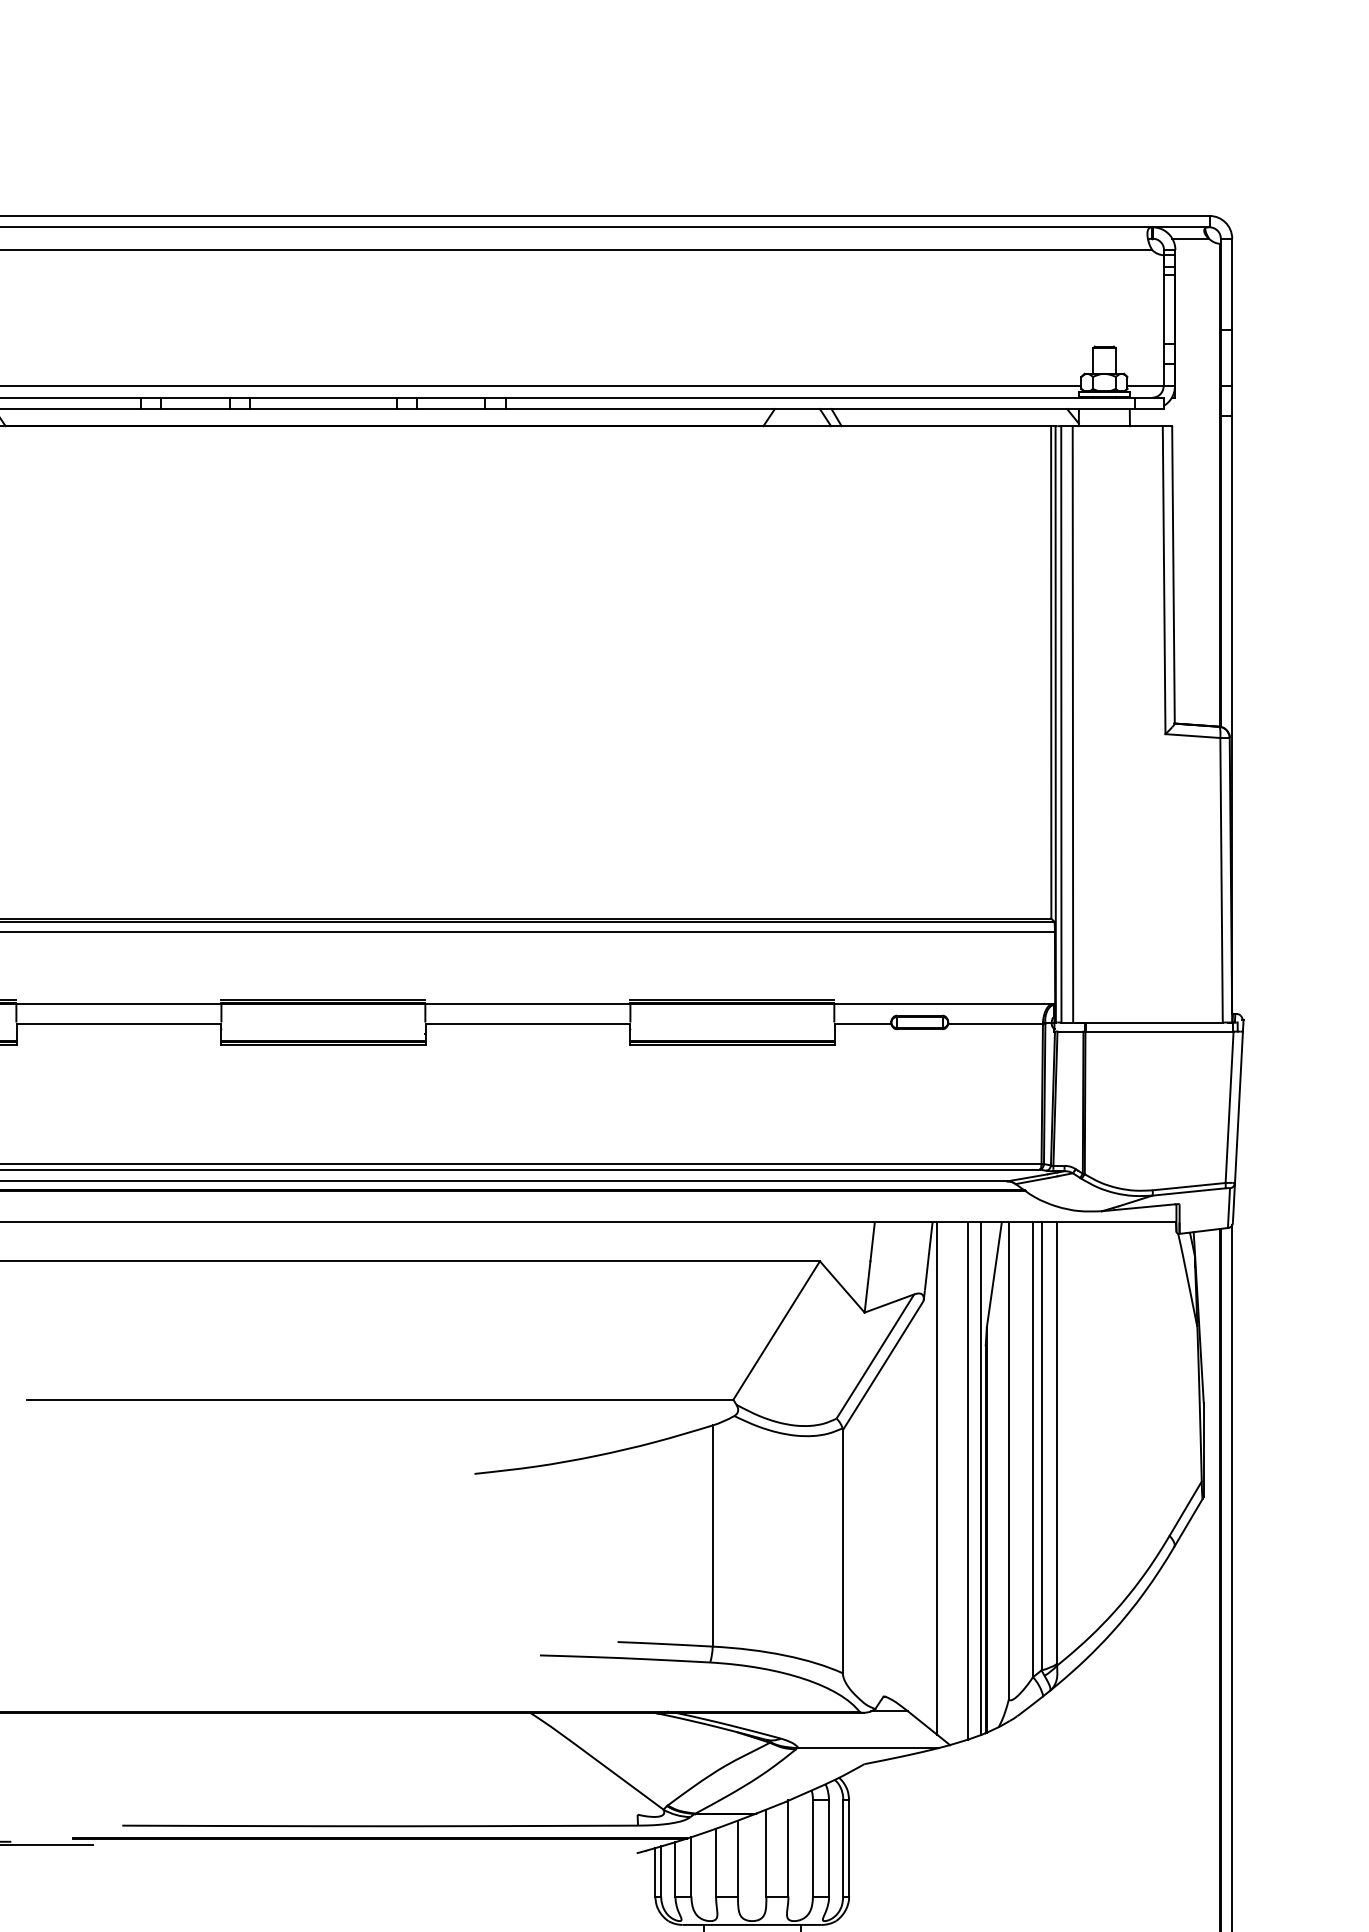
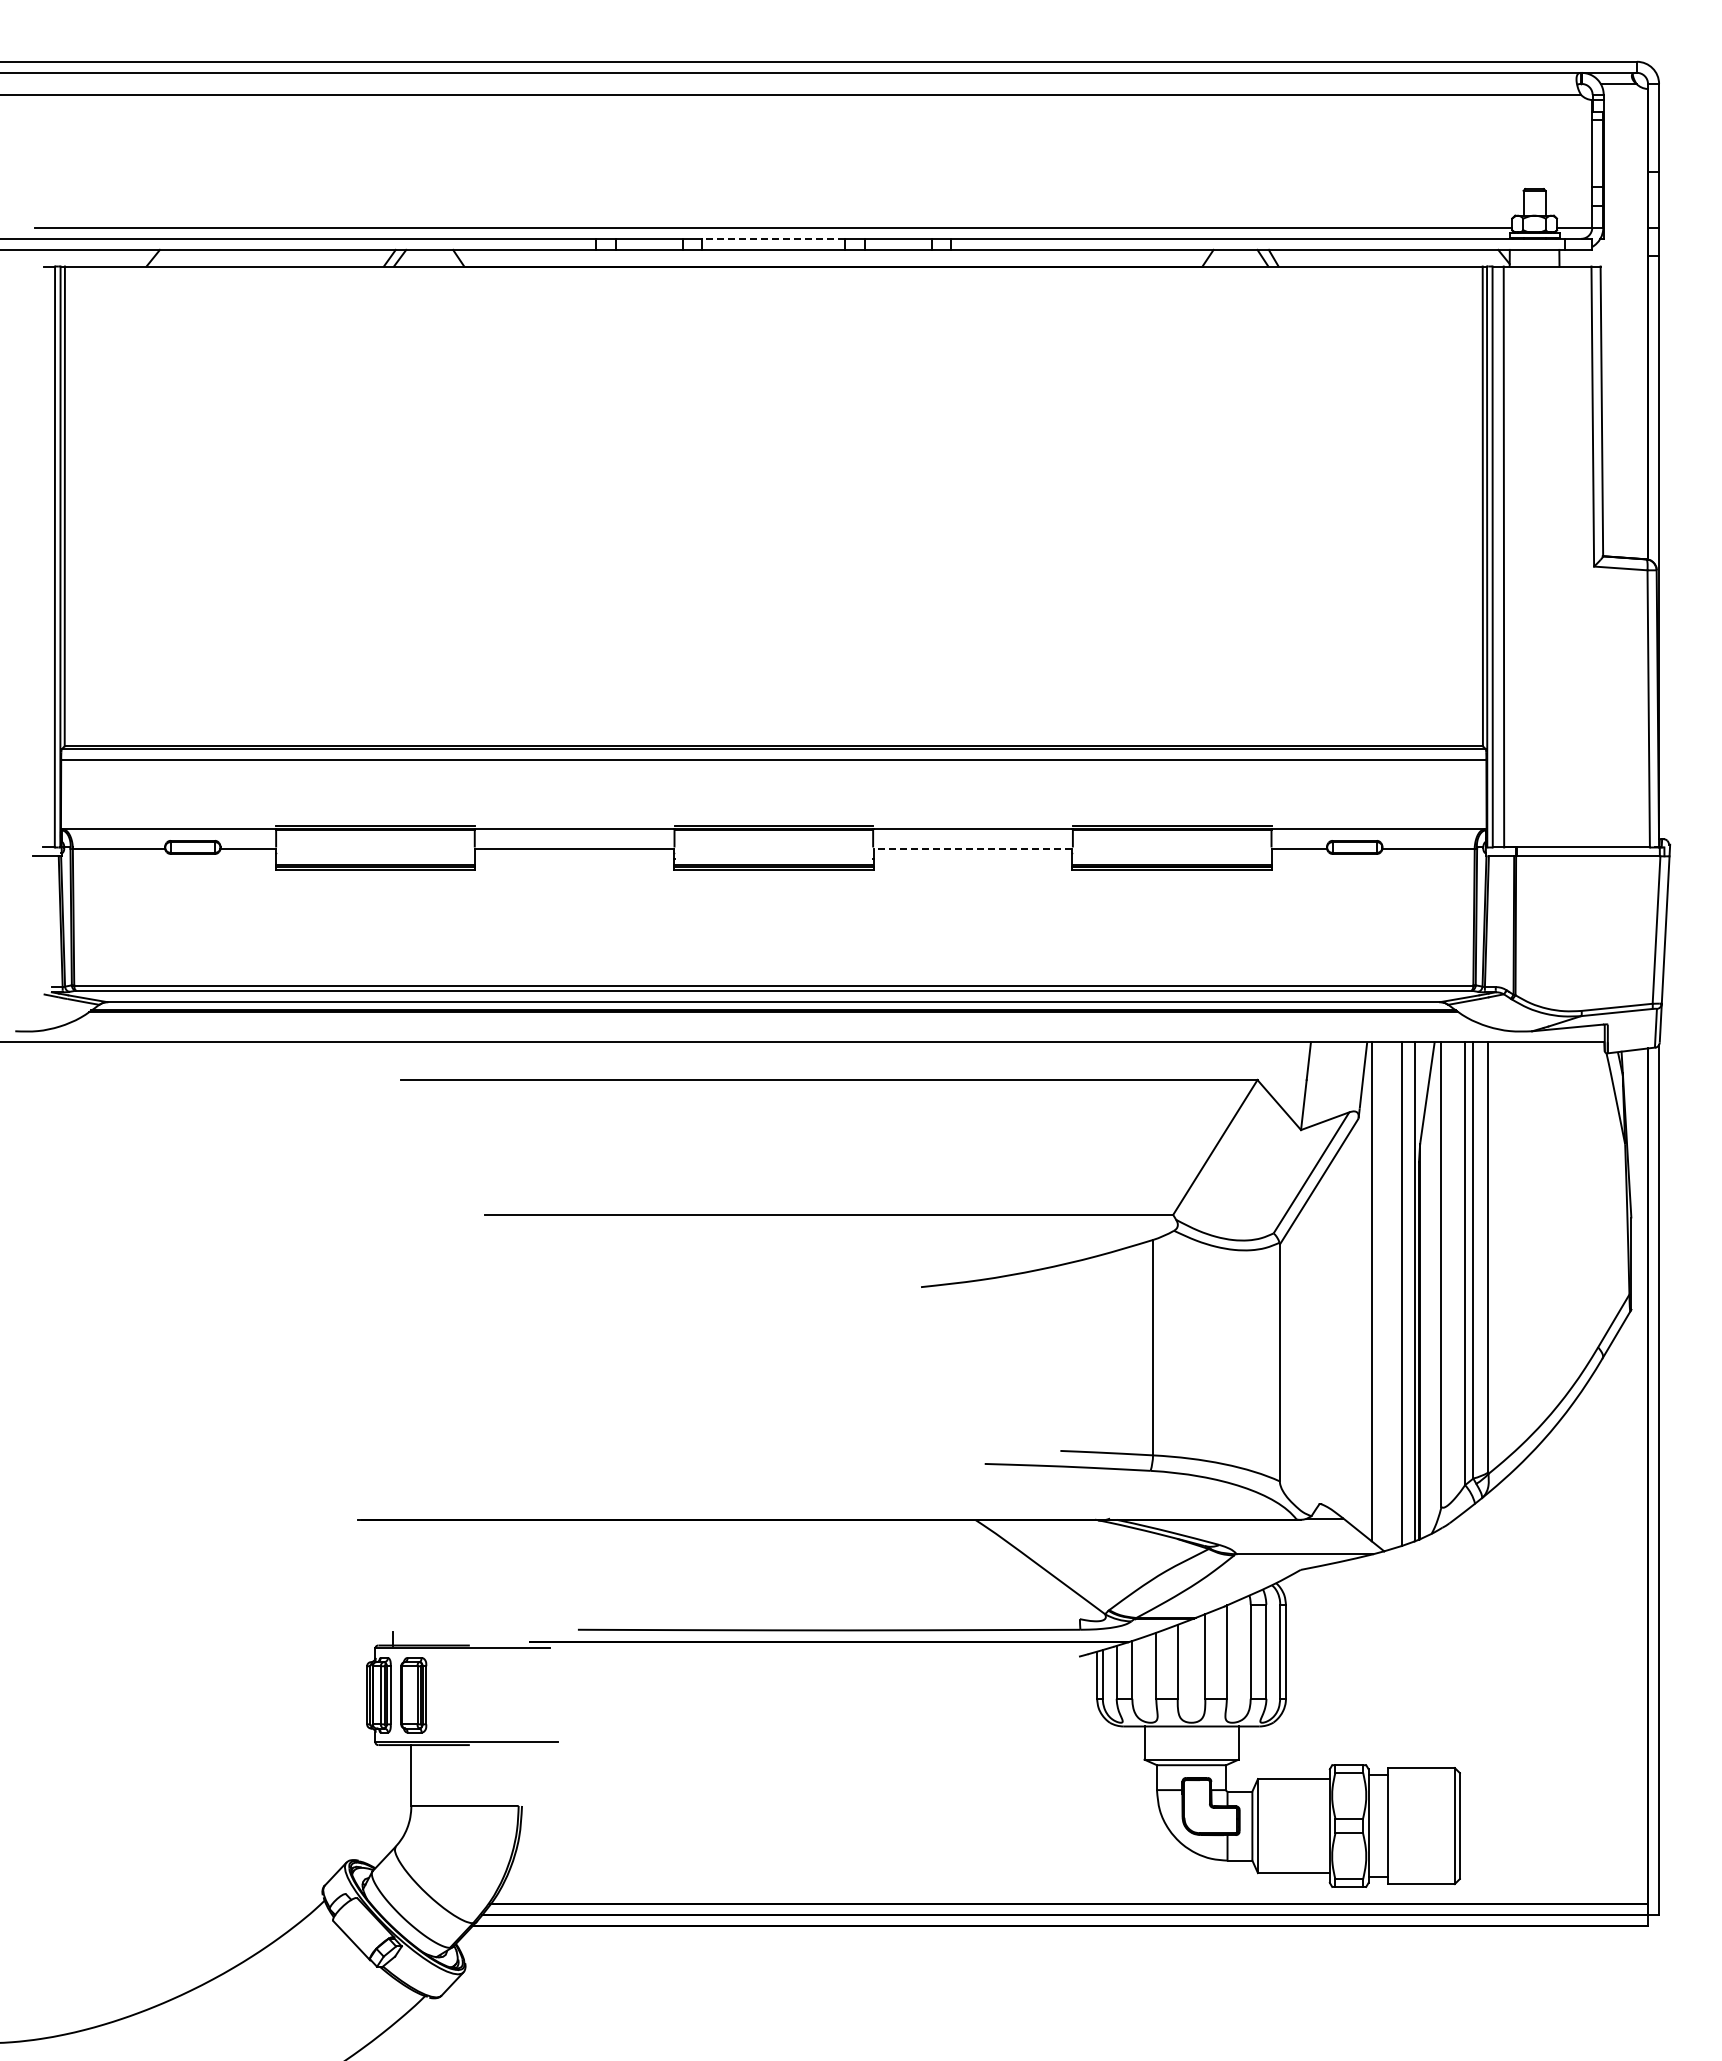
line: (323, 397) -> (773, 238), solid -> dashed
line: (527, 1024) -> (972, 849), solid -> dashed

